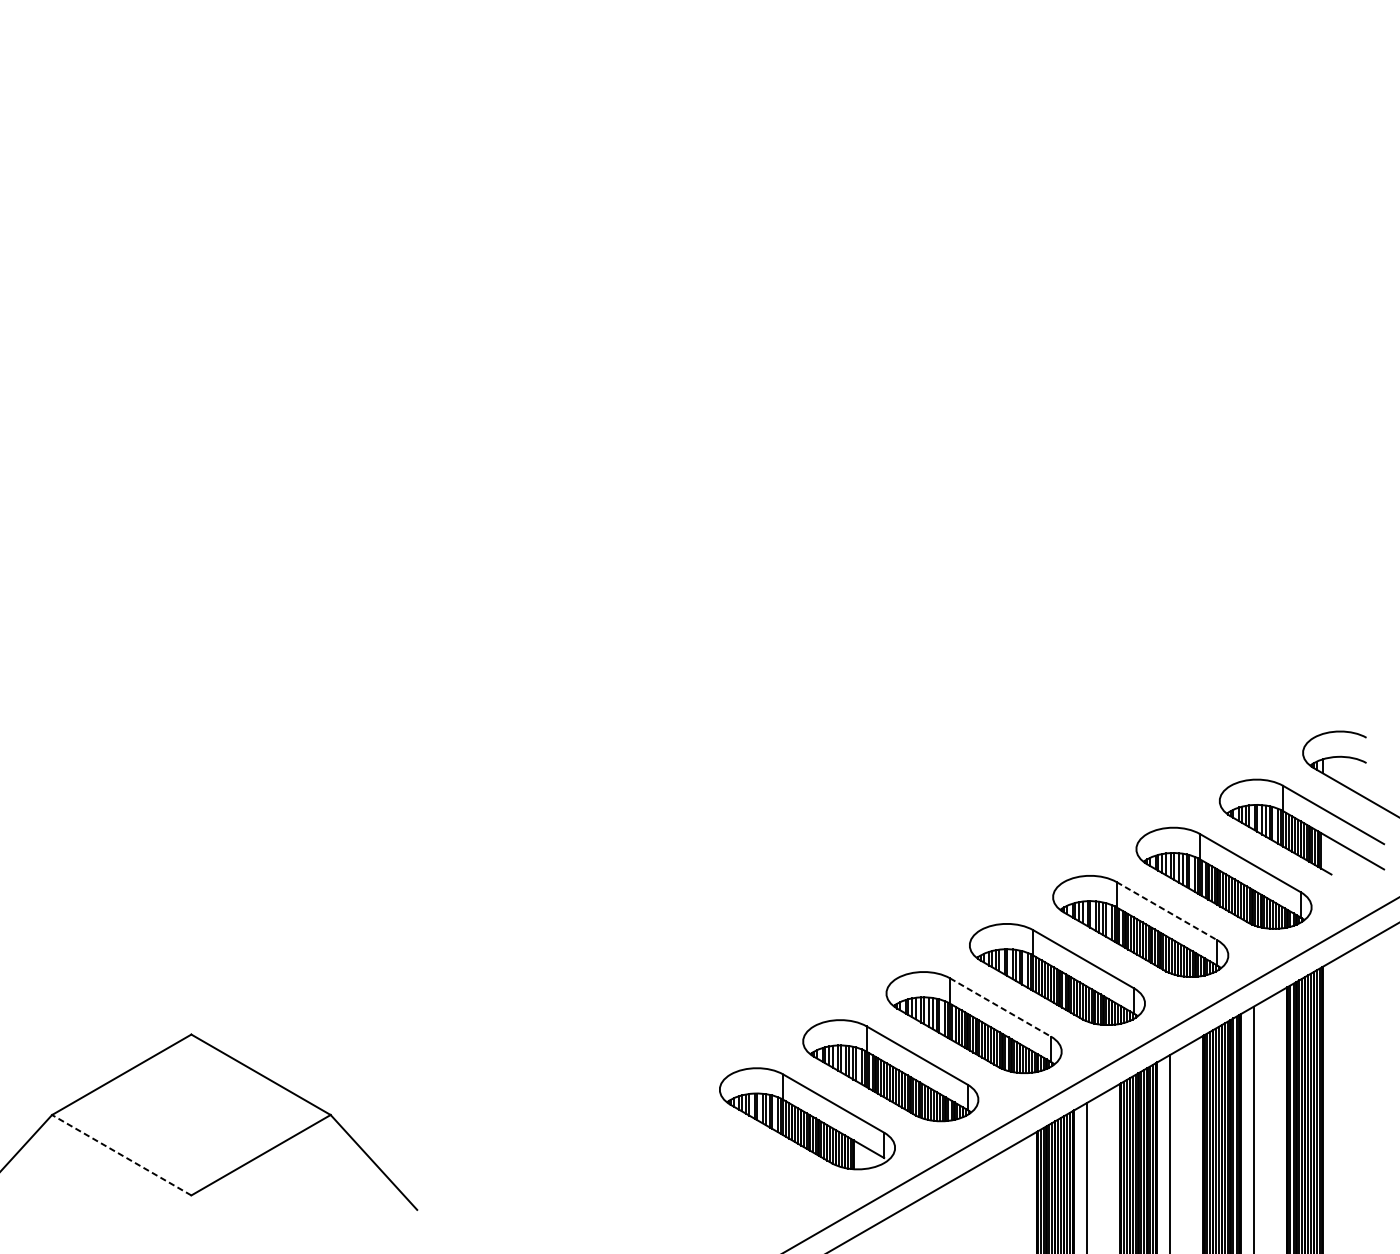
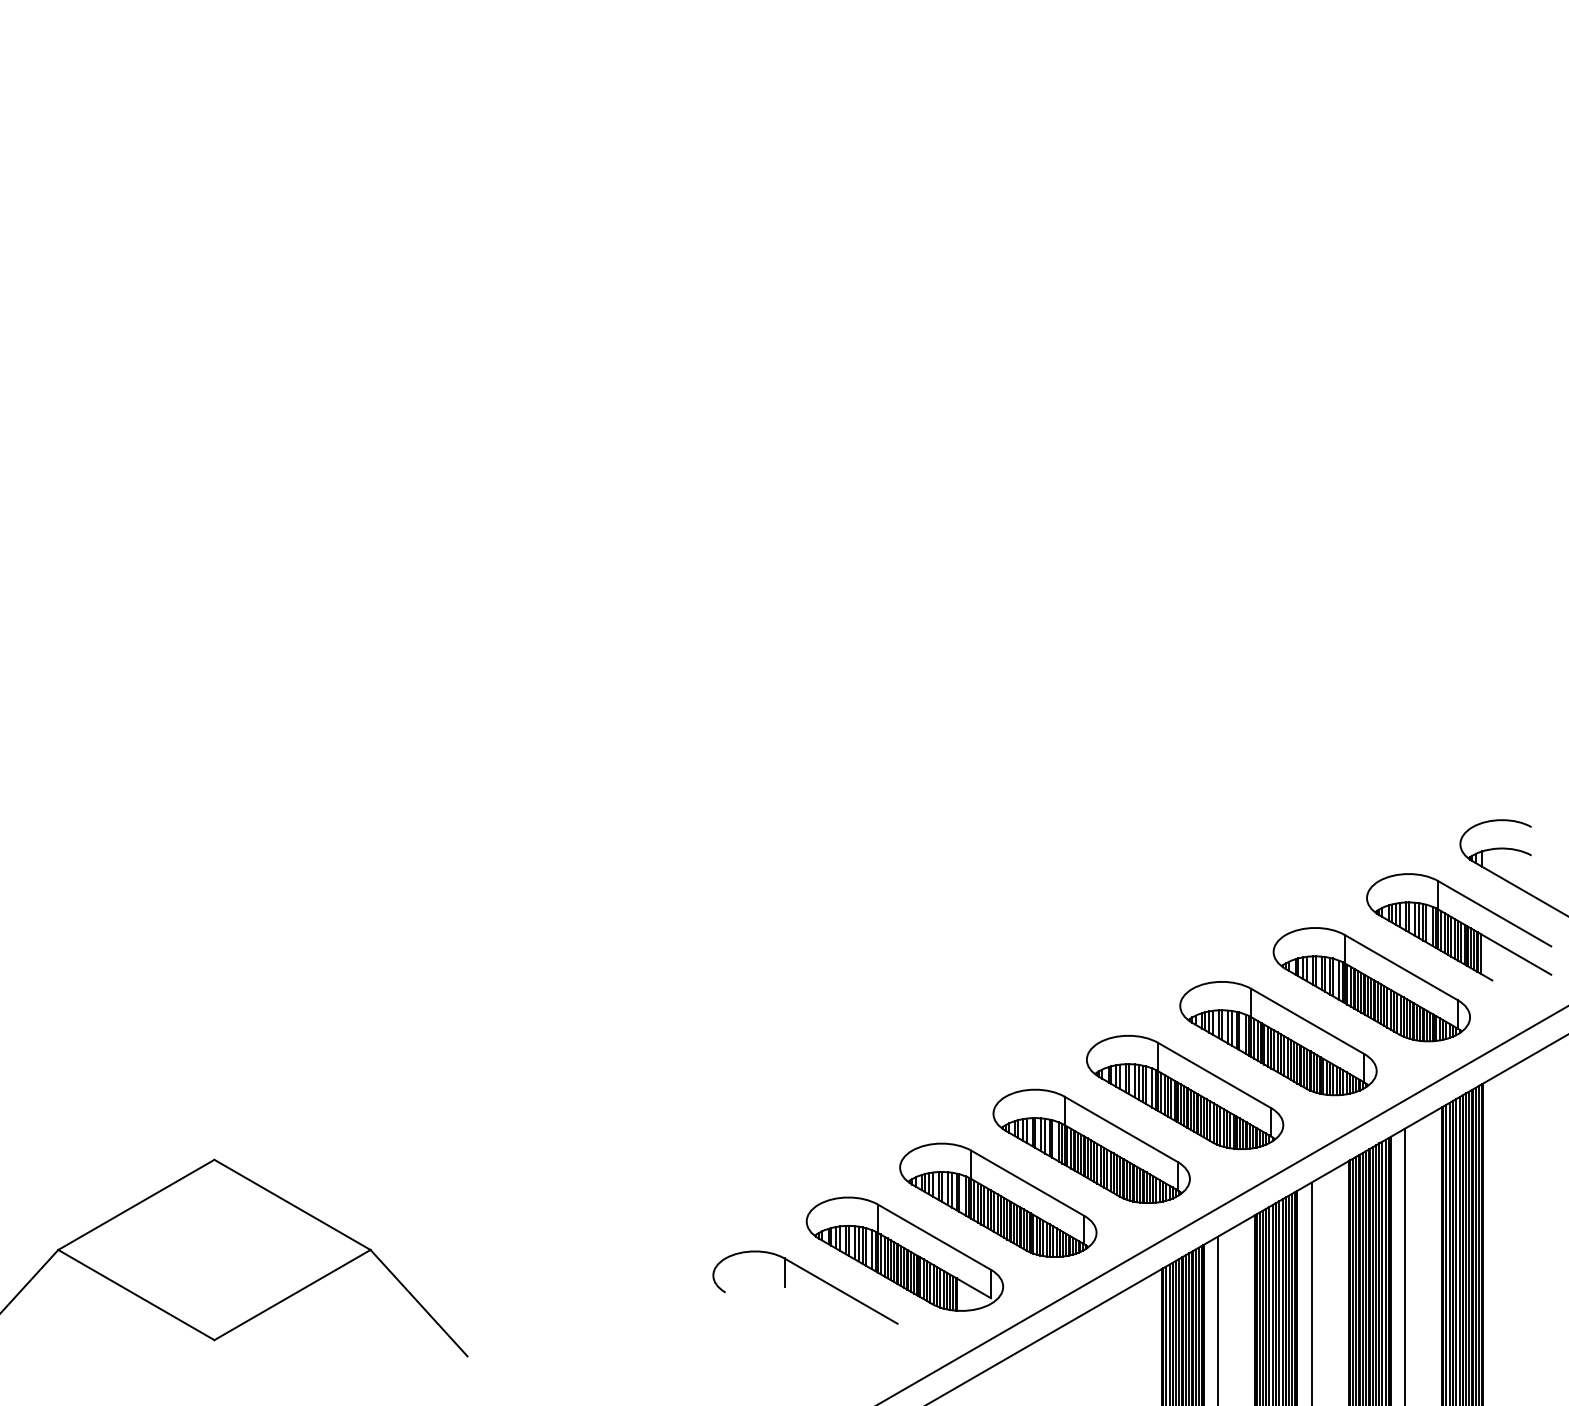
line: (1167, 911) -> (1308, 1021), dashed -> solid
line: (1000, 1007) -> (1121, 1129), dashed -> solid
part: (724, 1137) -> (811, 1275), added
line: (120, 1154) -> (135, 1294), dashed -> solid

